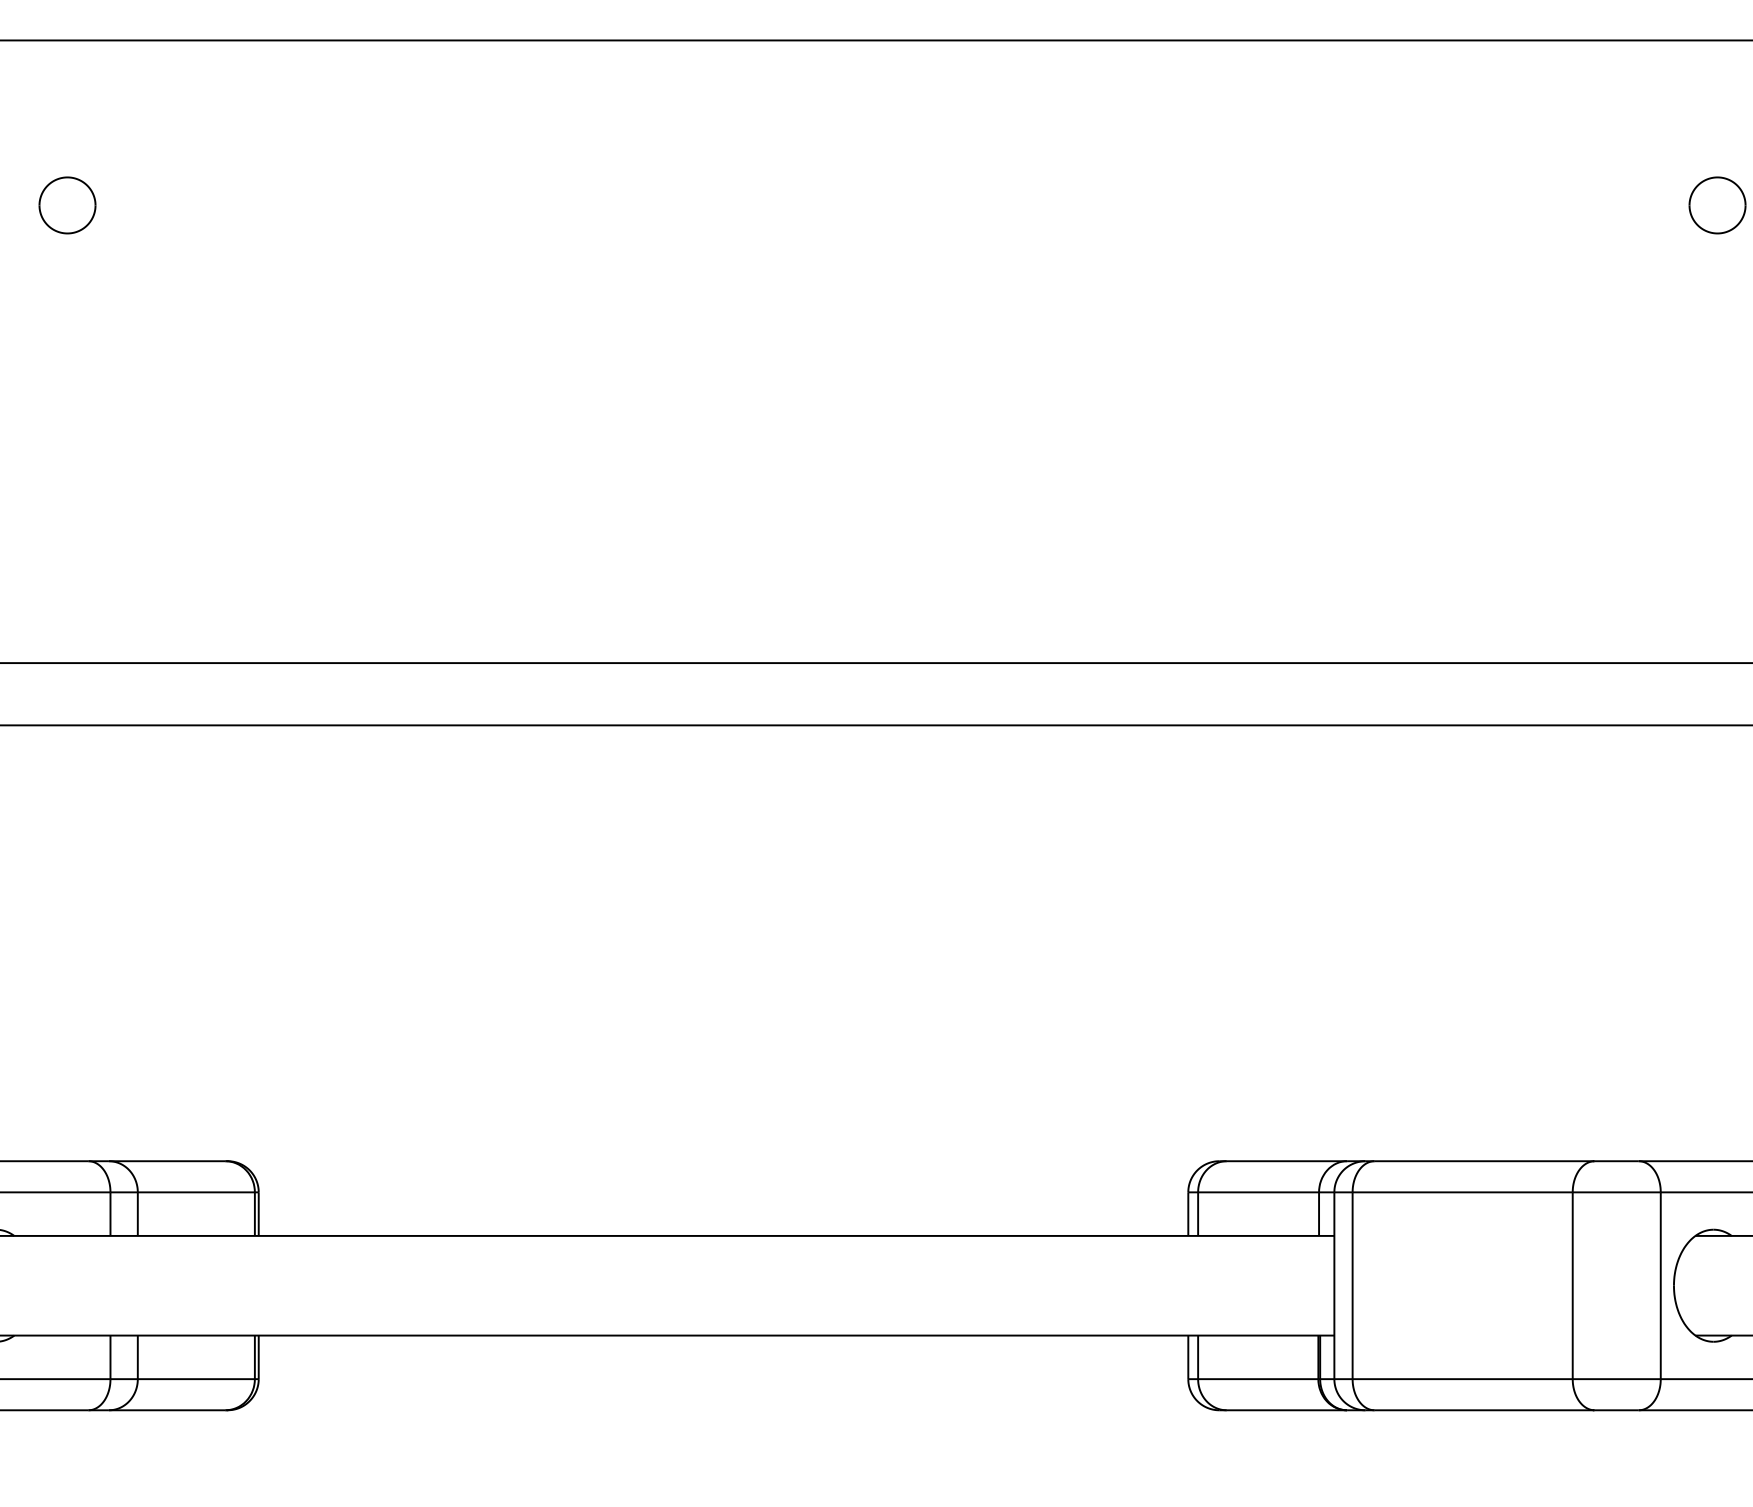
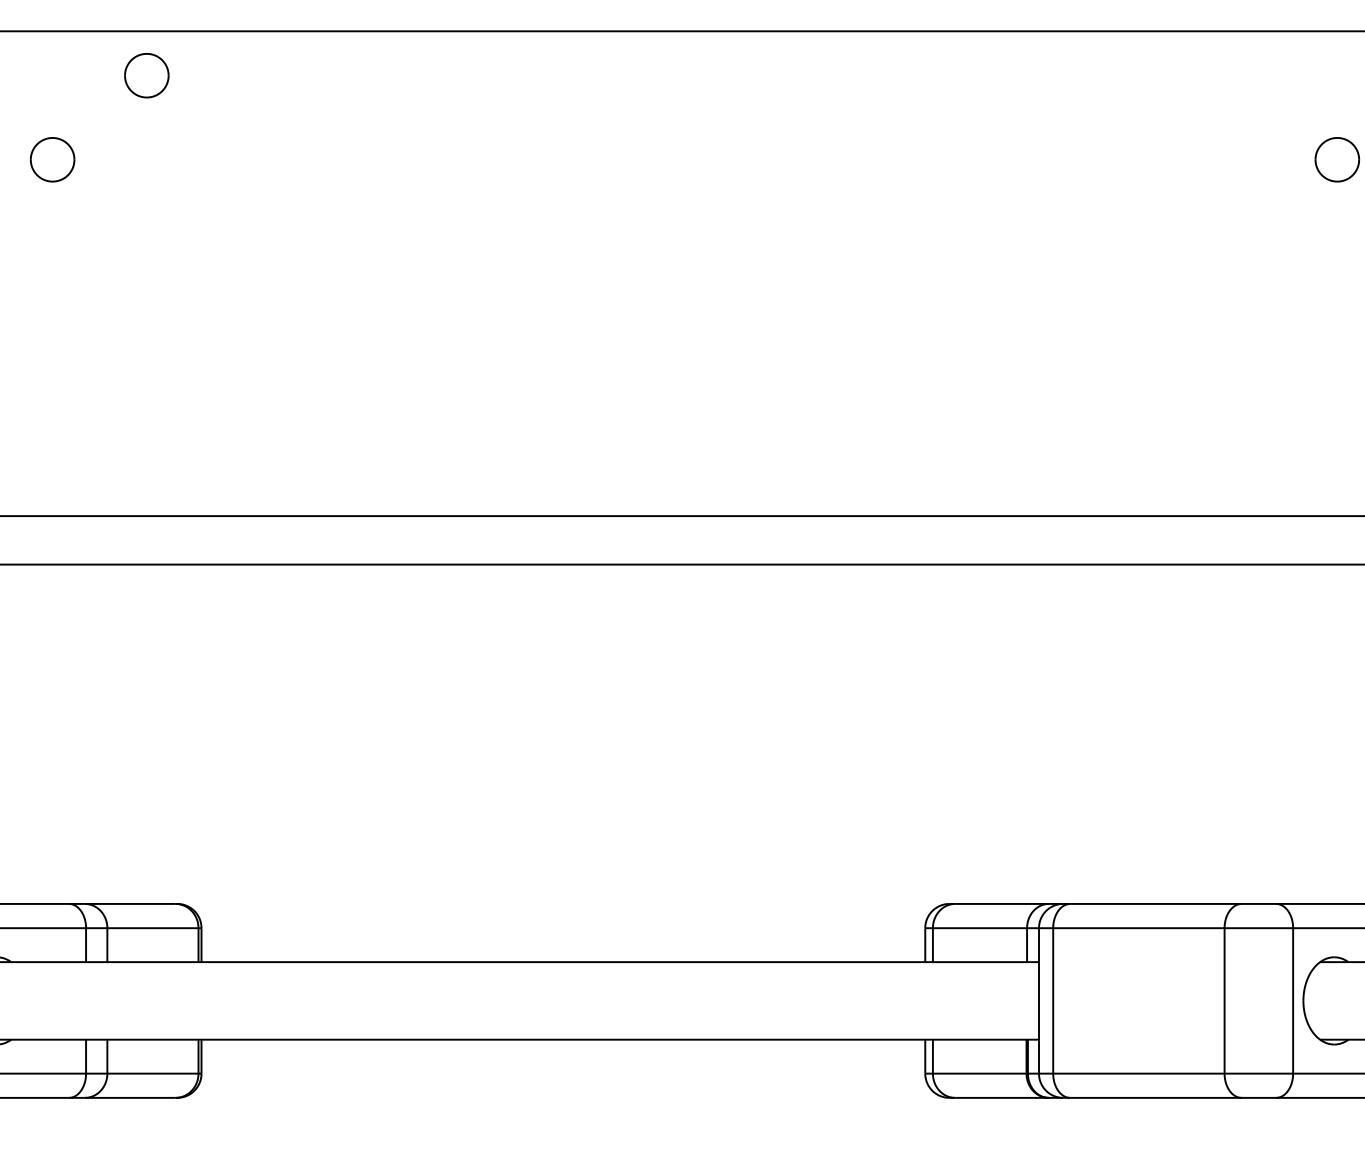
part: (188, 97) -> (146, 75), added

